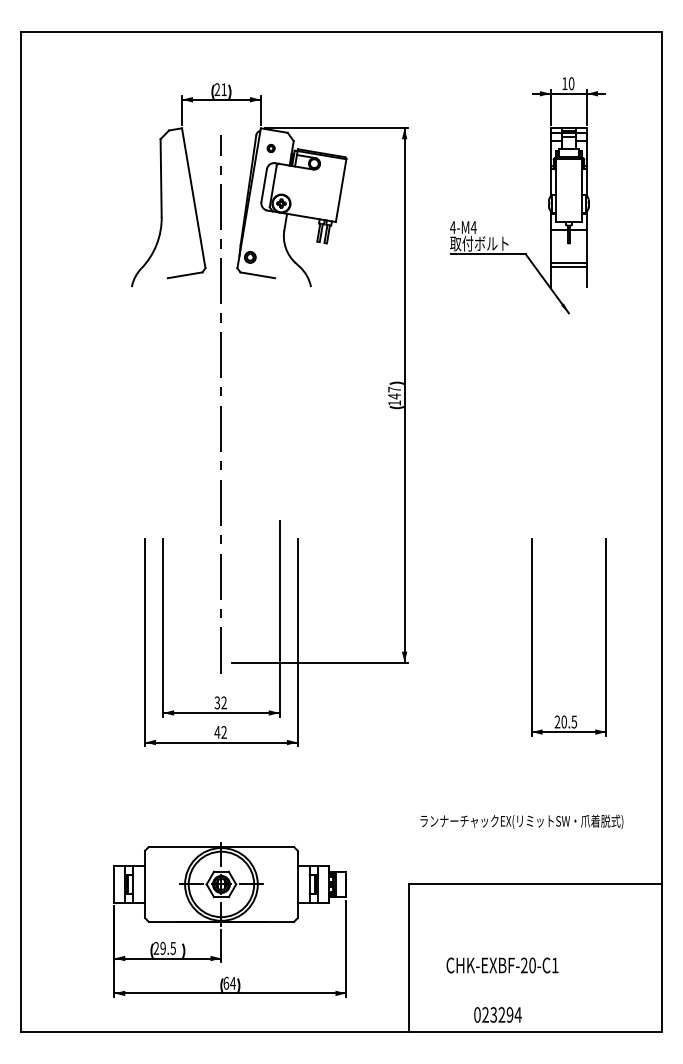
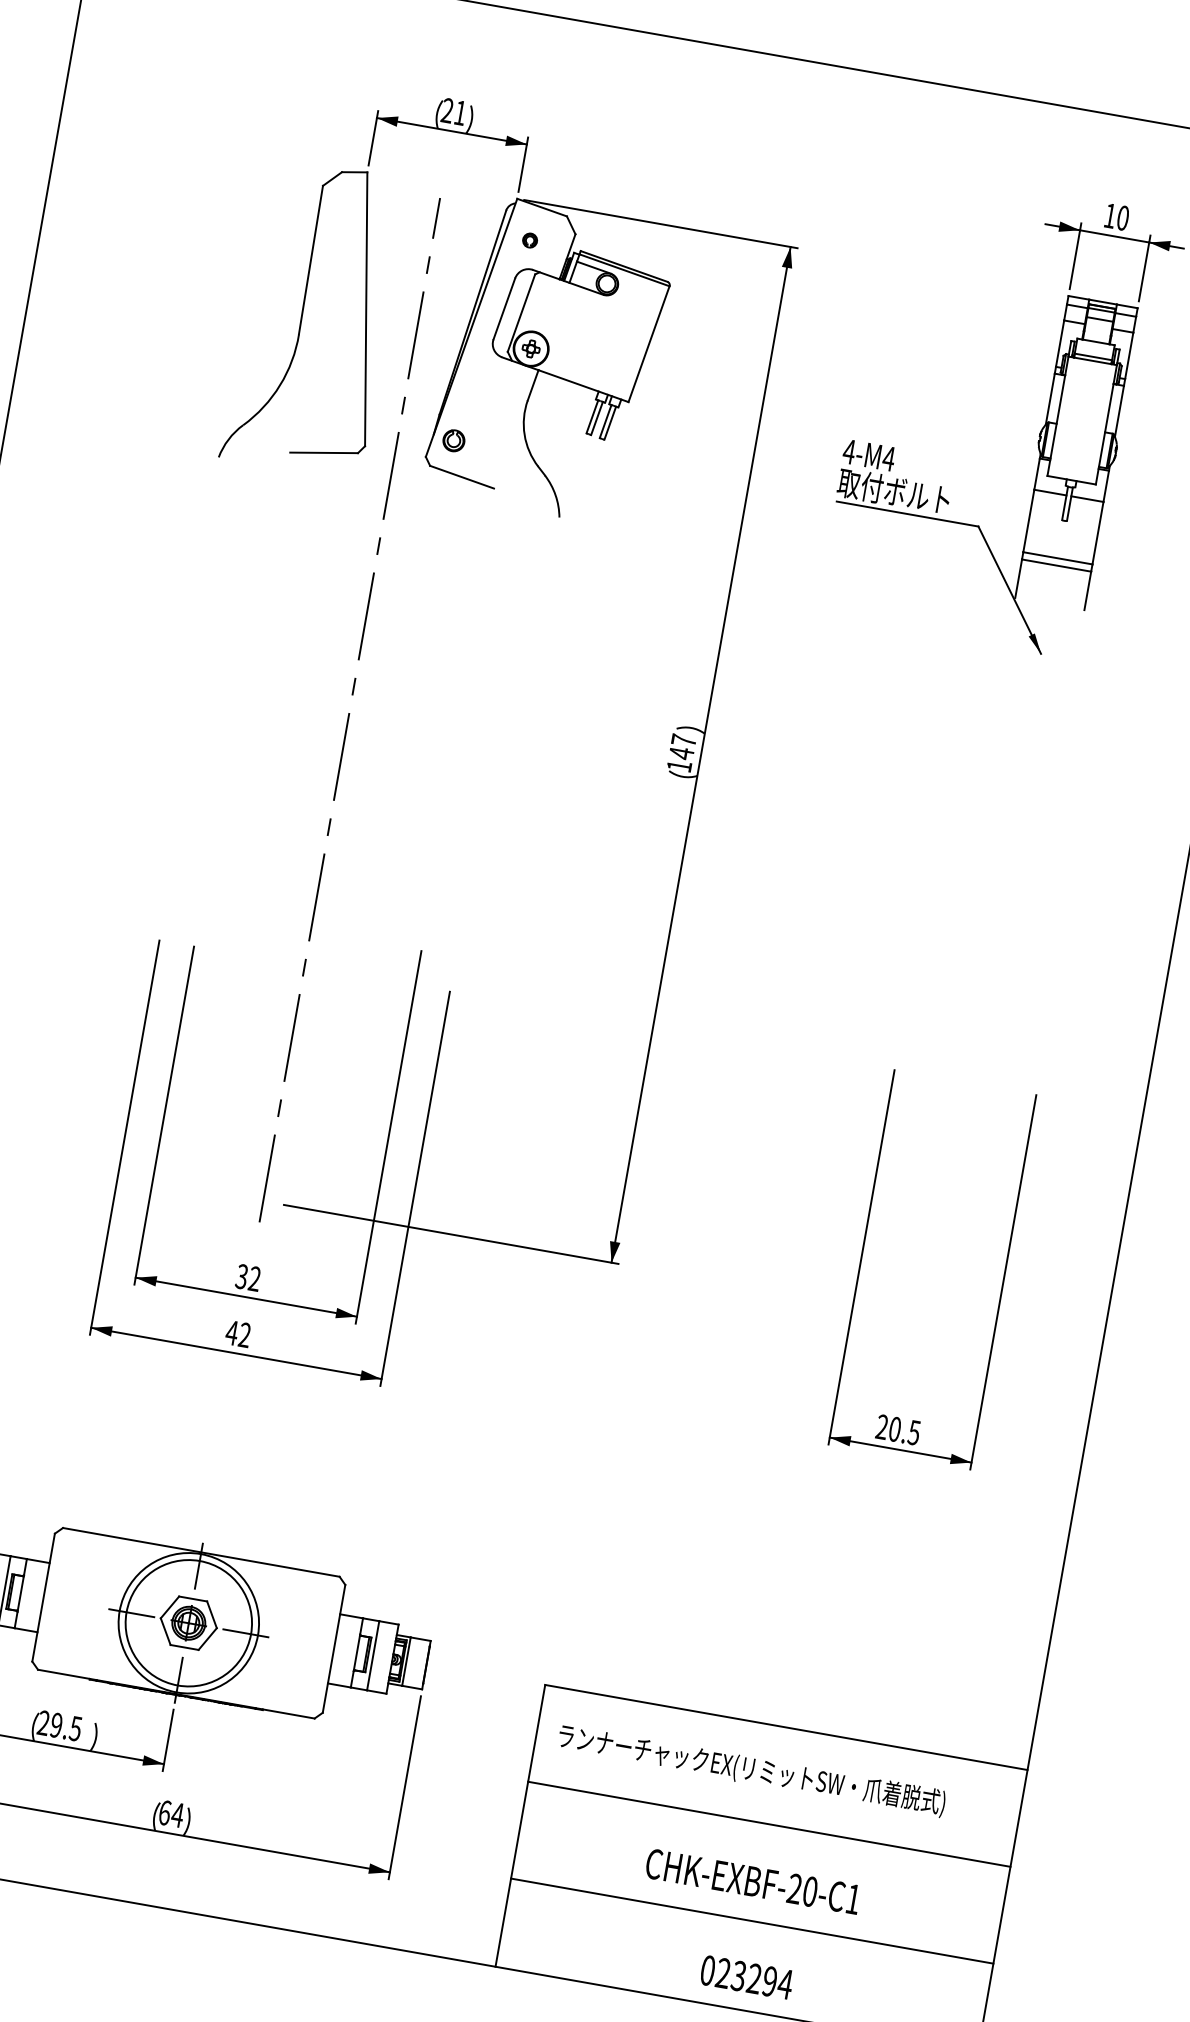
text: (521, 821) -> (751, 1769), moved
line: (535, 934) -> (769, 1823), added
text: (502, 965) -> (753, 1881), moved
line: (535, 985) -> (752, 1920), added
text: (497, 1014) -> (746, 1976), moved

